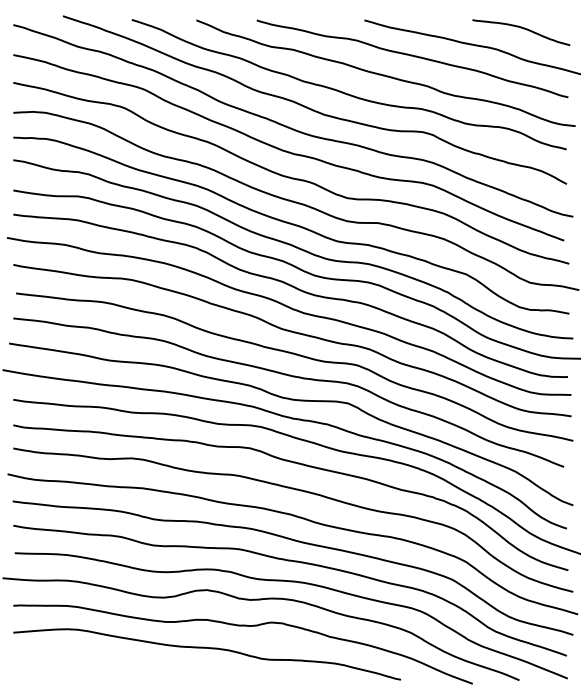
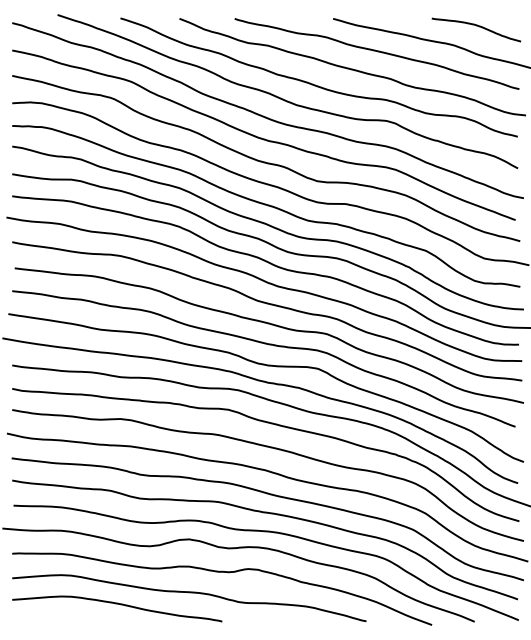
curve: (128, 661) -> (117, 604), added

